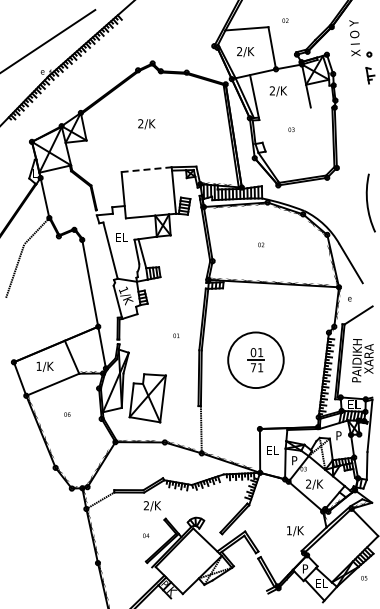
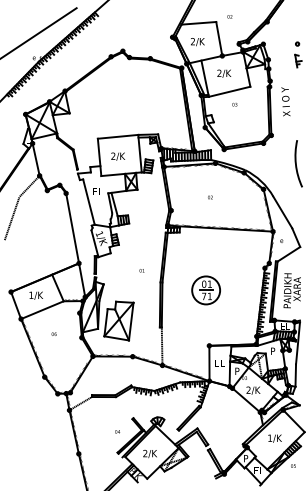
text: (354, 38) -> (285, 102), moved
line: (284, 113) -> (229, 91), added
text: (146, 124) -> (117, 156), moved
line: (147, 169) -> (118, 136), dashed -> solid
line: (367, 294) -> (296, 237), added
circle: (255, 359) -> (205, 289), size x0.62
text: (151, 506) -> (149, 454), moved
text: (295, 531) -> (275, 438), moved

